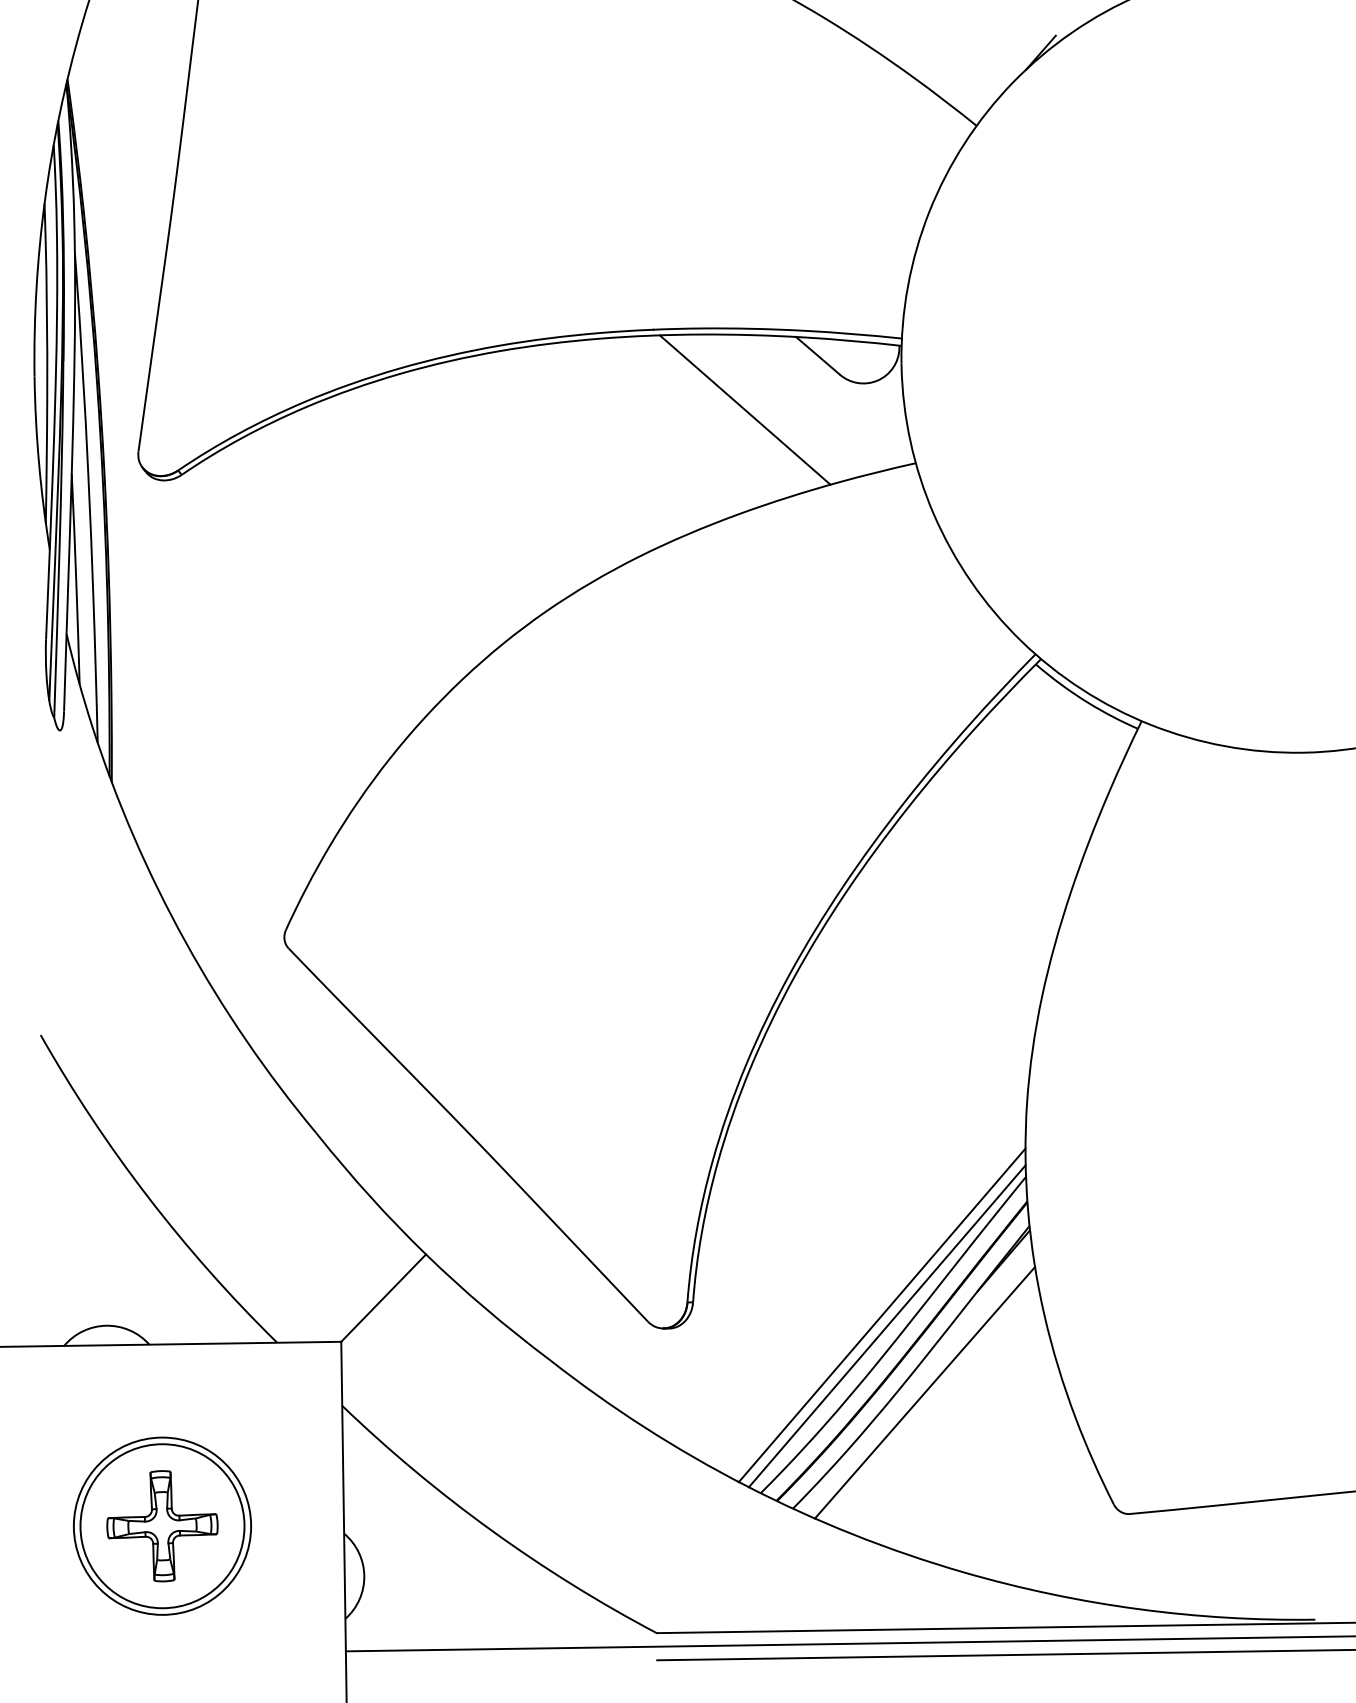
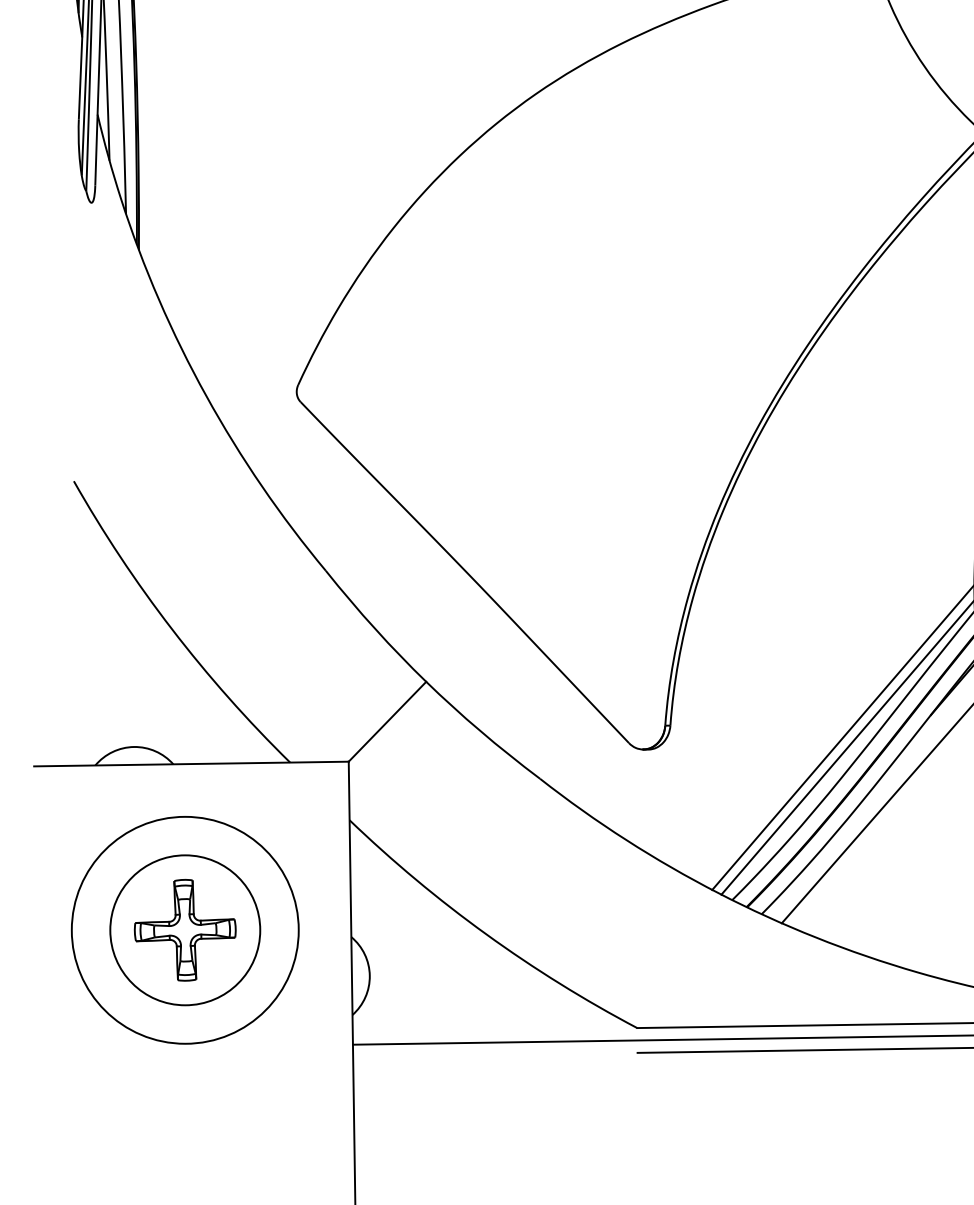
circle: (162, 1525) -> (185, 929), size x1.4

